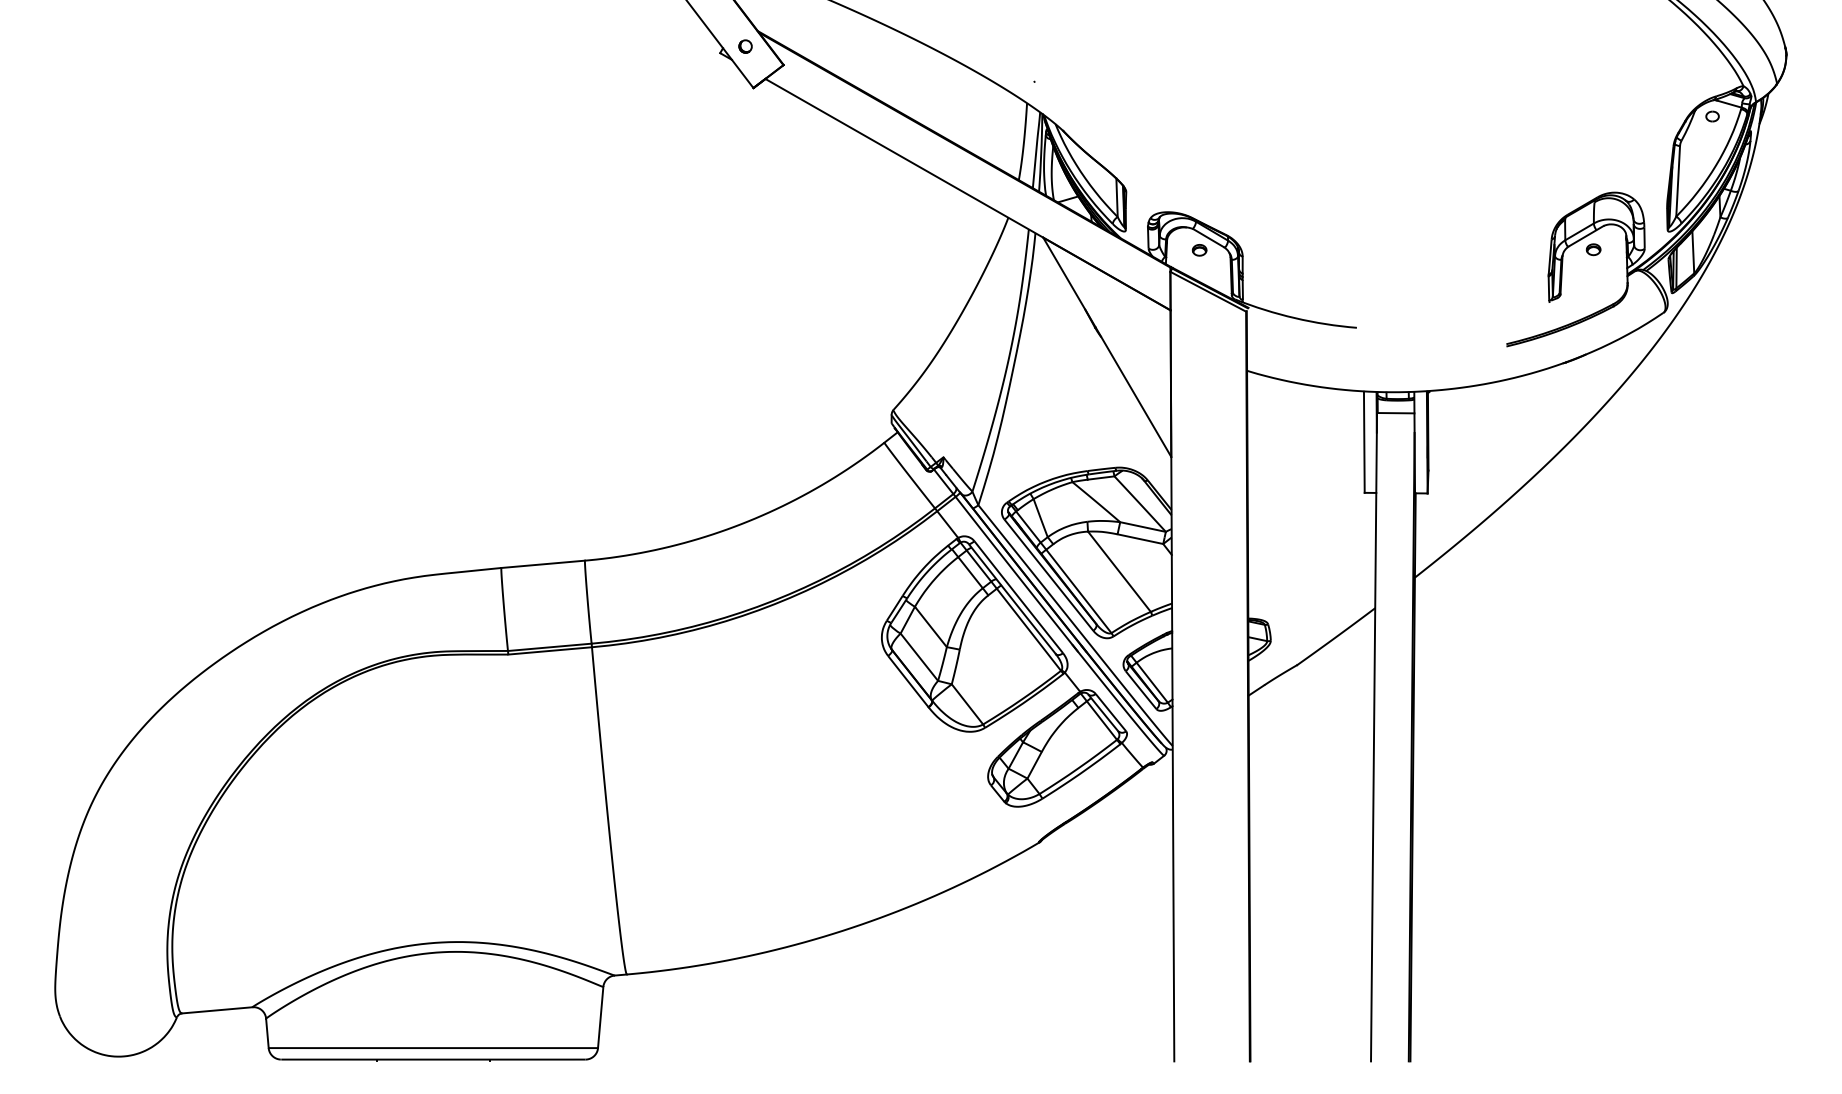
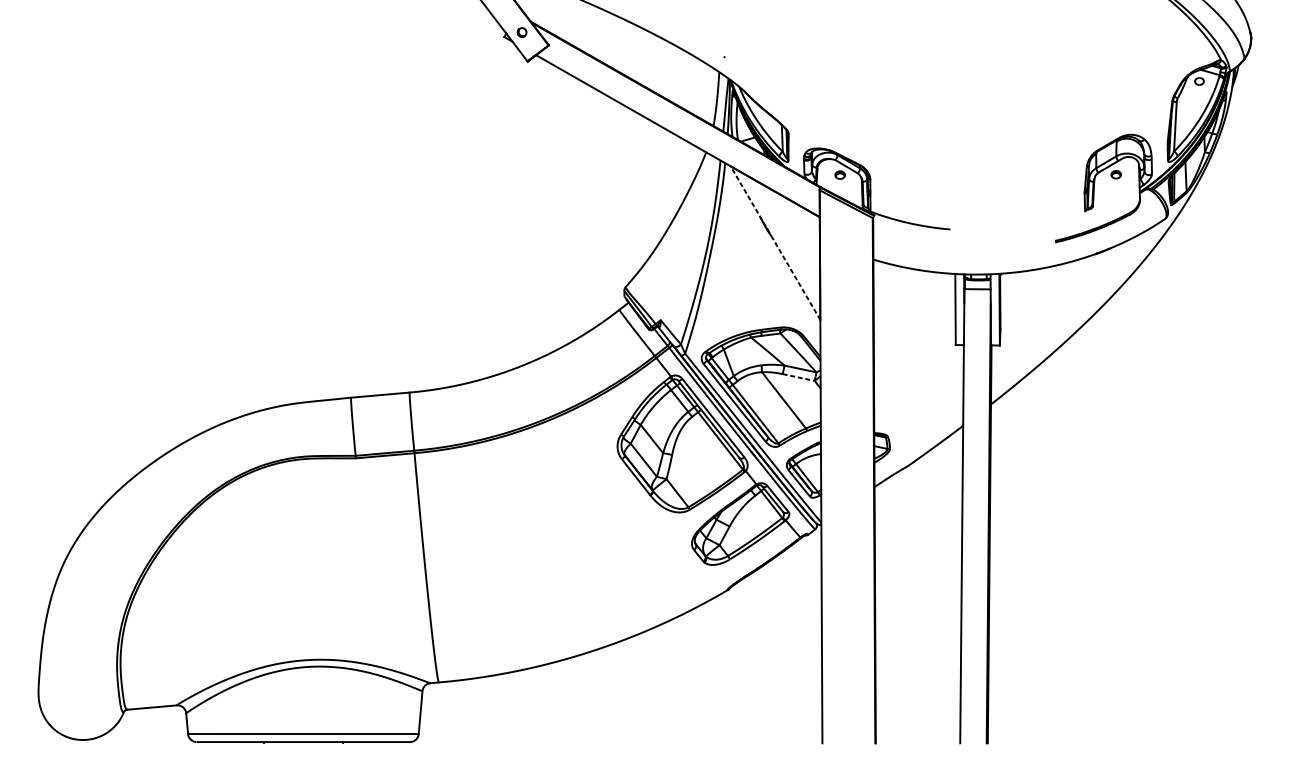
line: (1107, 346) -> (775, 242), solid -> dashed
line: (1140, 539) -> (798, 377), solid -> dashed

